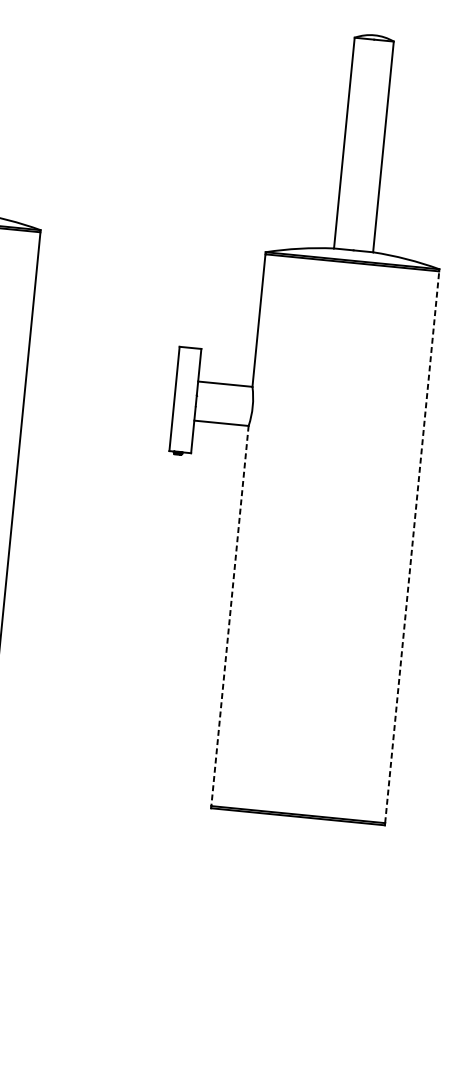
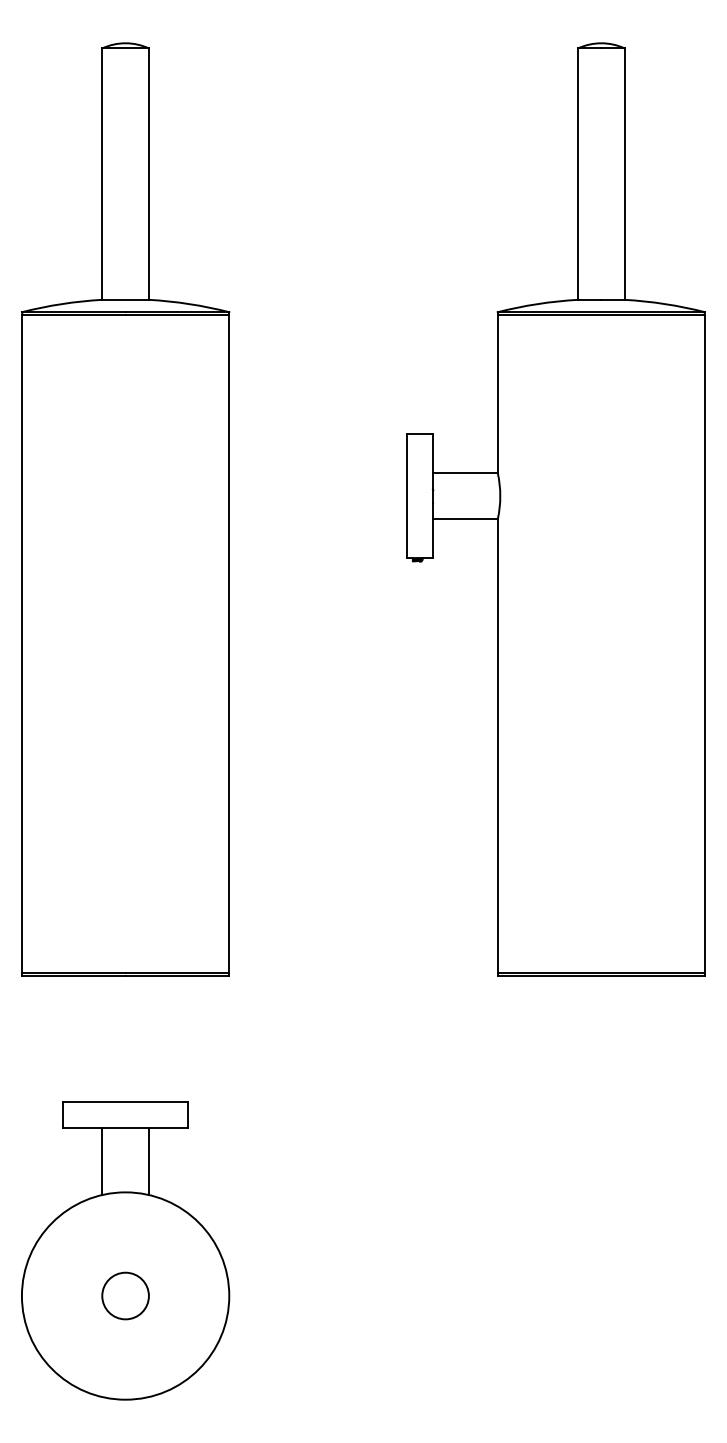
line: (412, 546) -> (705, 643), dashed -> solid
line: (229, 616) -> (497, 746), dashed -> solid

